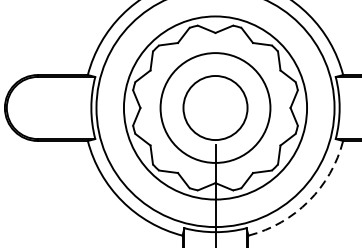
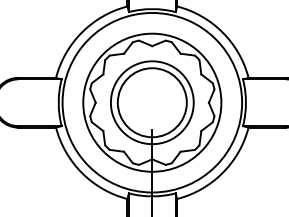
circle: (214, 107) -> (151, 102), size x1.43
arc: (308, 201) -> (222, 173), dashed -> solid

